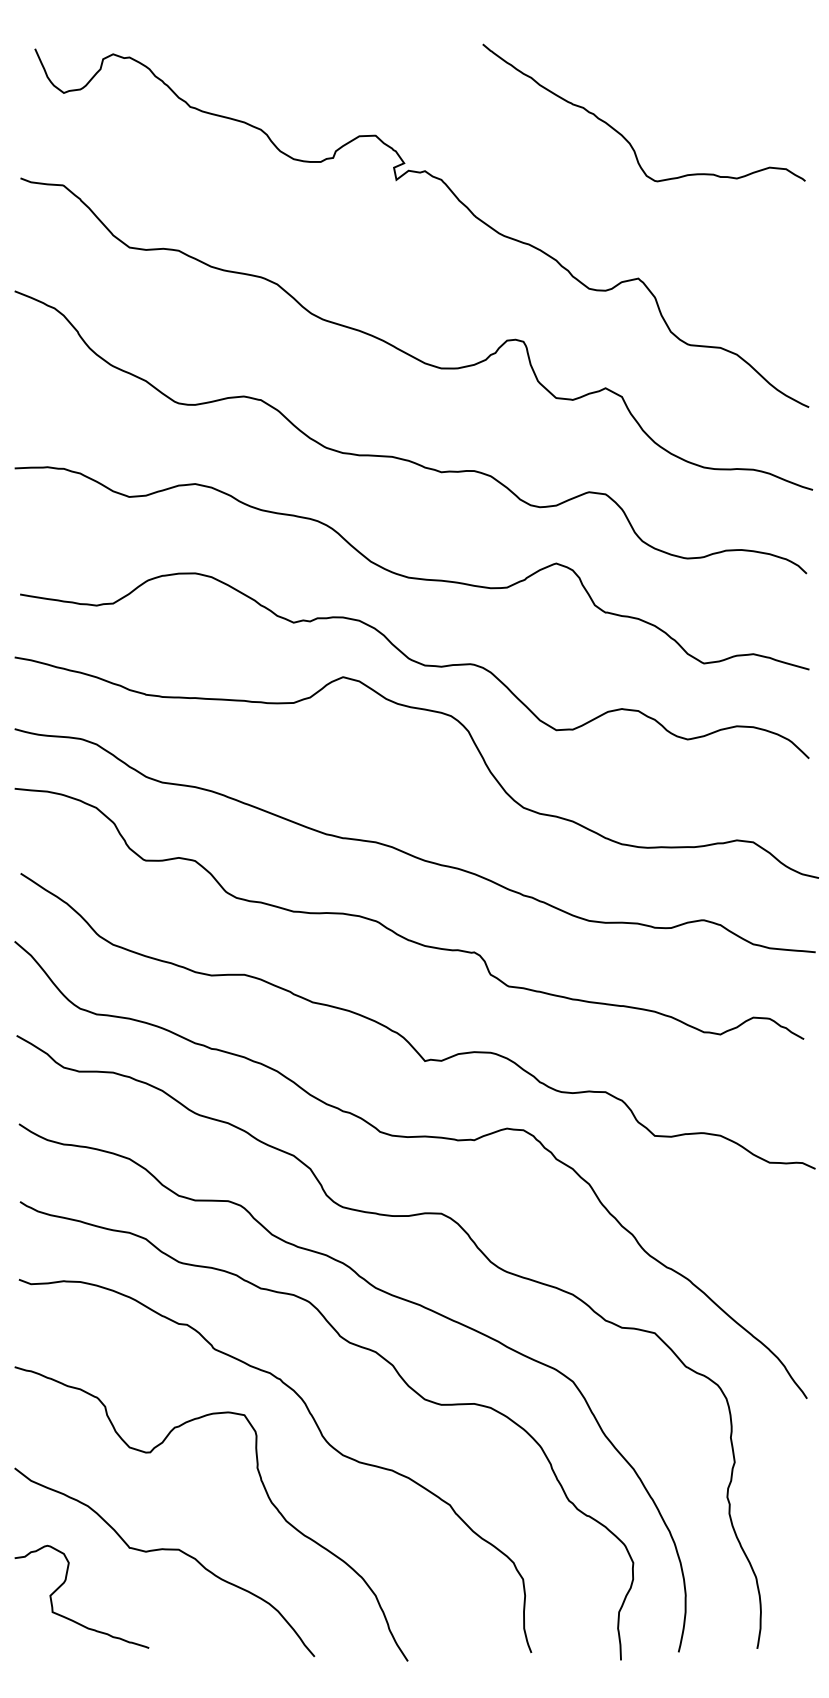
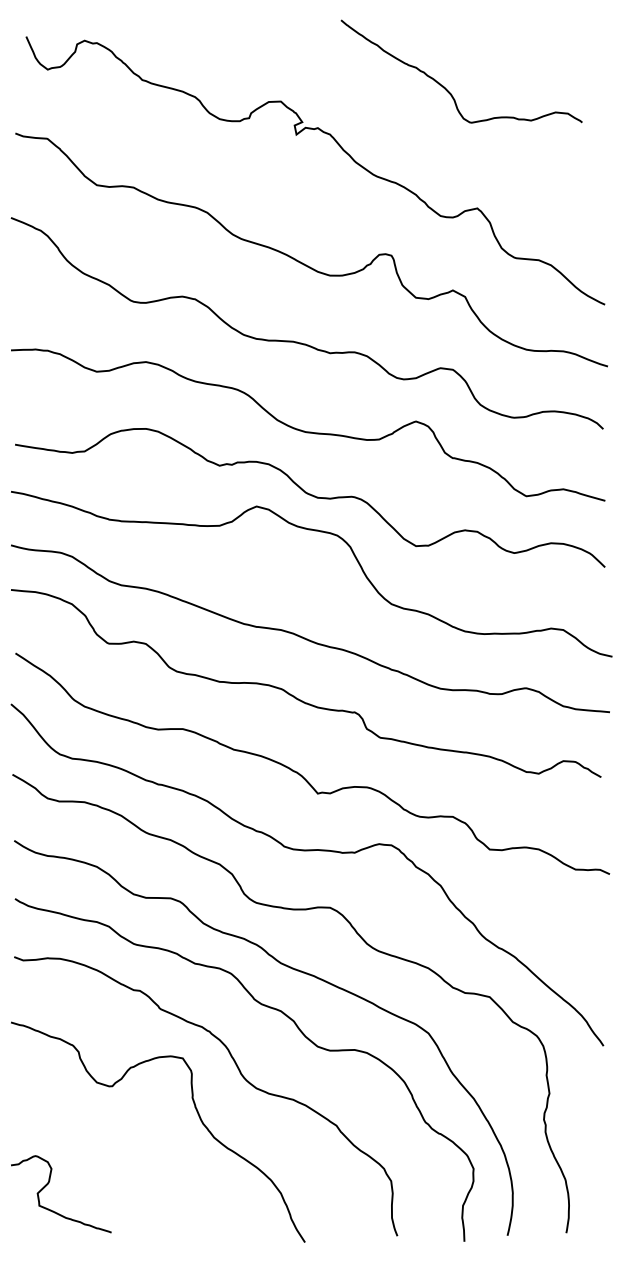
curve: (622, 134) -> (445, 87), moved
curve: (163, 1550) -> (122, 1159), removed

